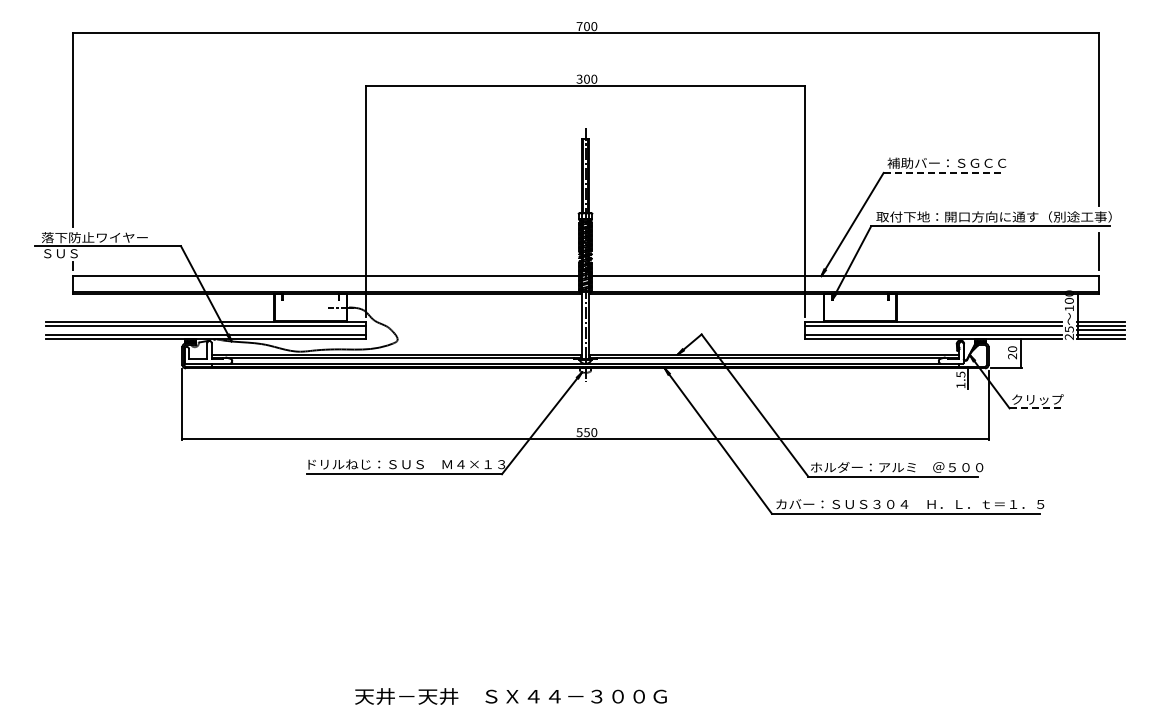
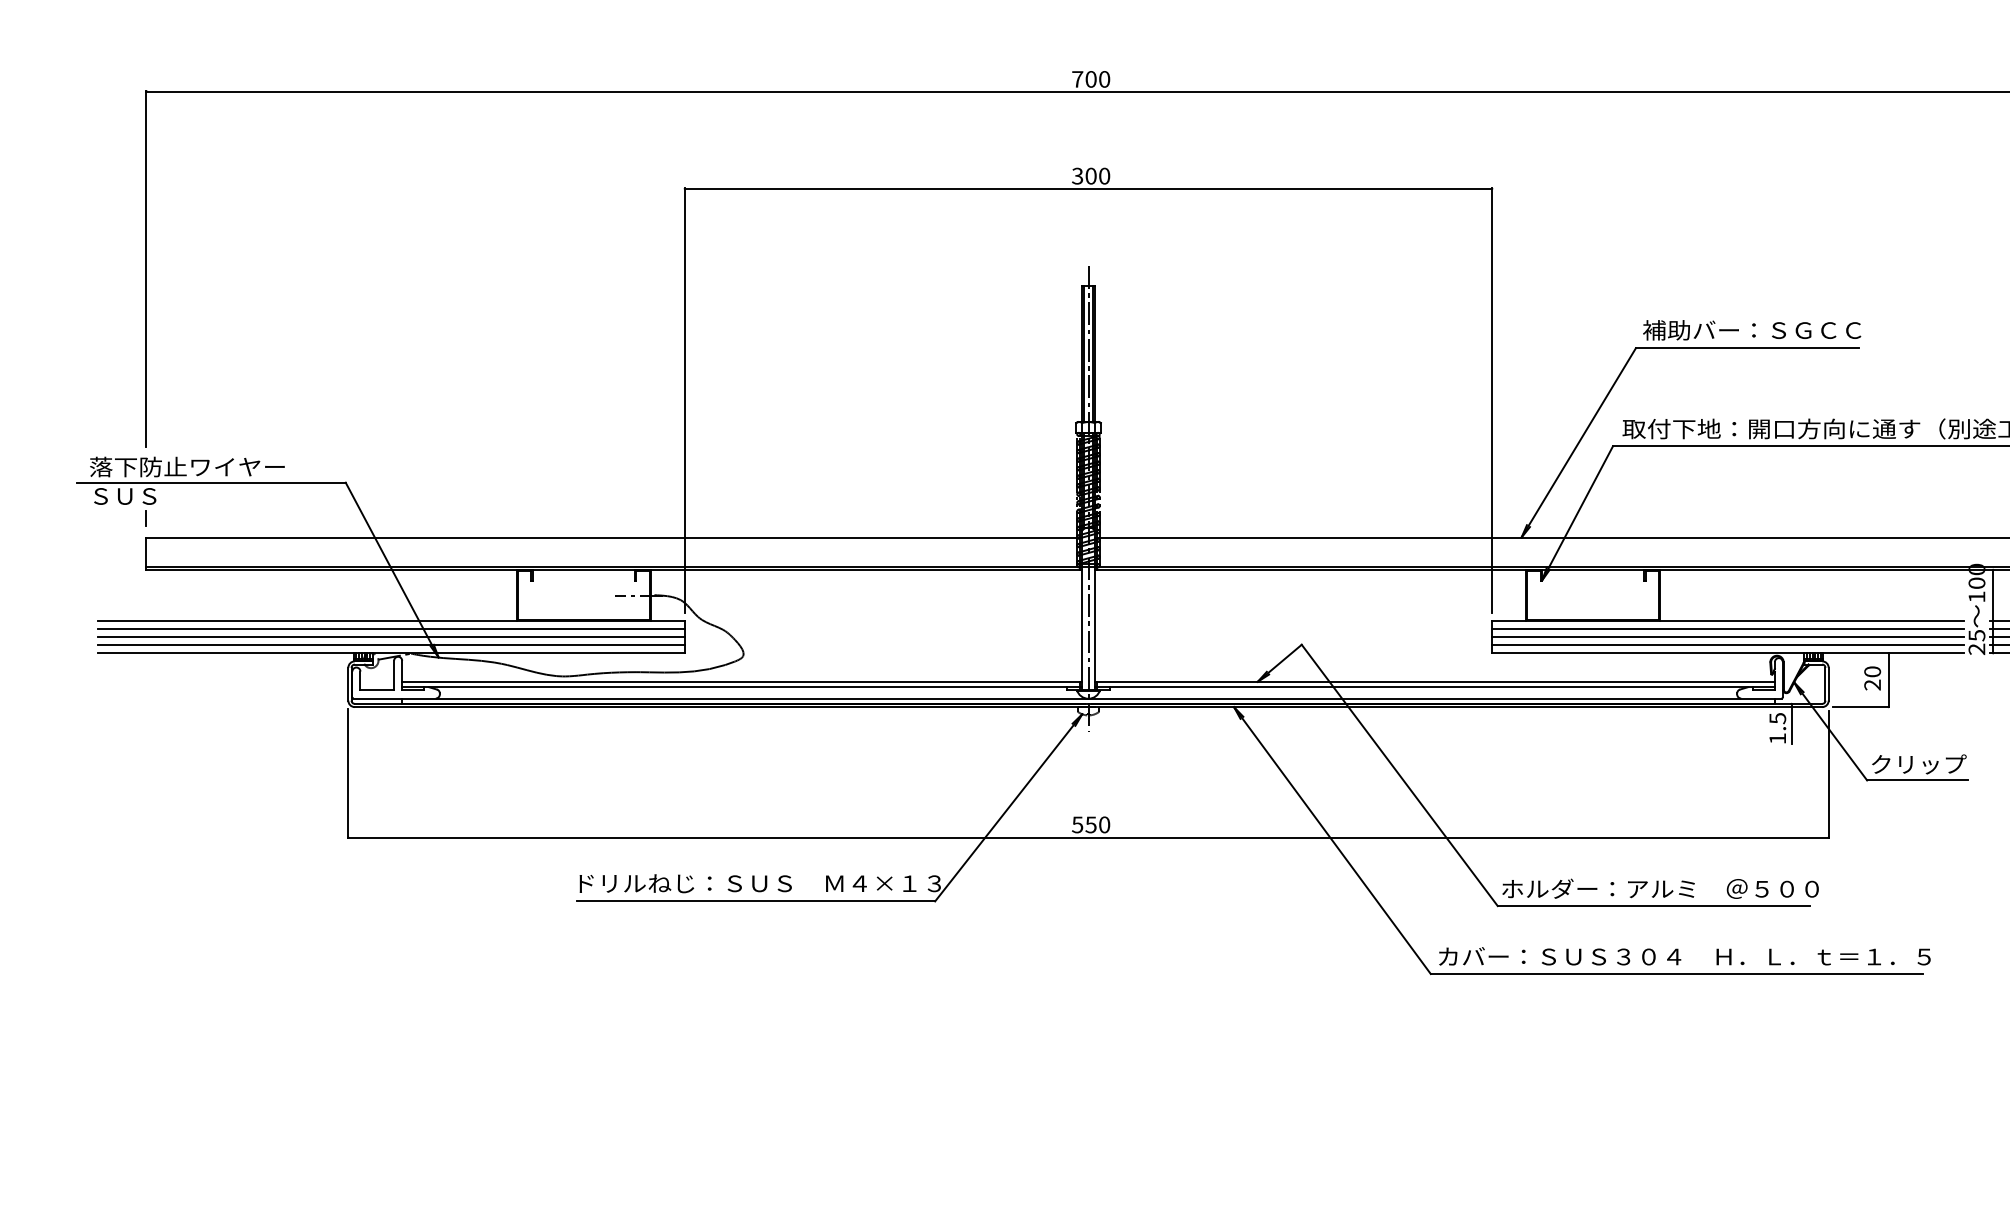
line: (944, 172) -> (1747, 347), dashed -> solid
line: (205, 330) -> (390, 637), added
line: (933, 330) -> (1727, 637), added
line: (1037, 408) -> (1918, 780), dashed -> solid

